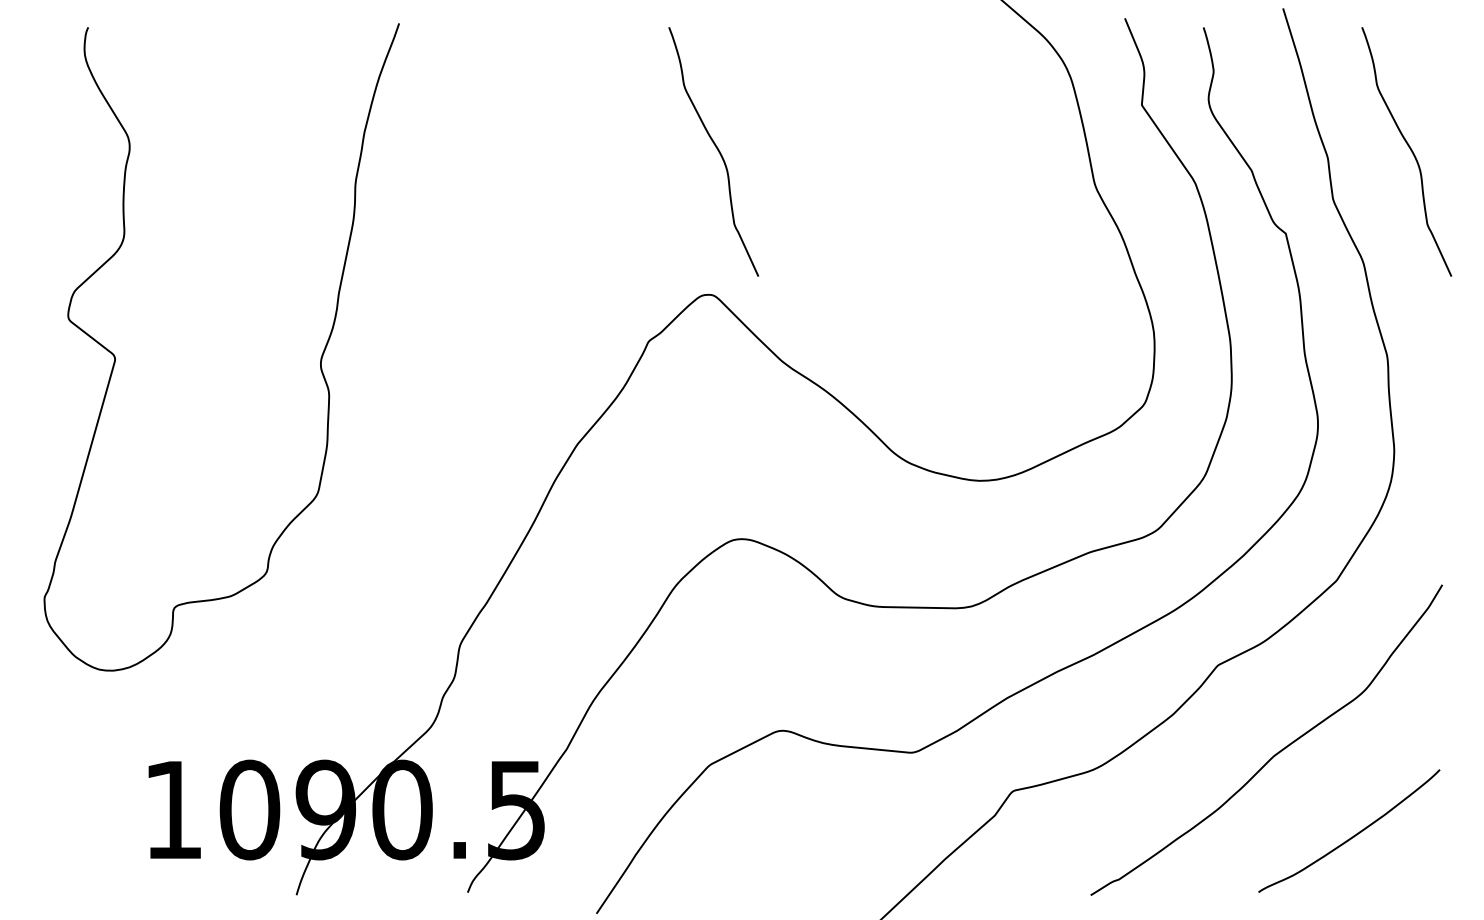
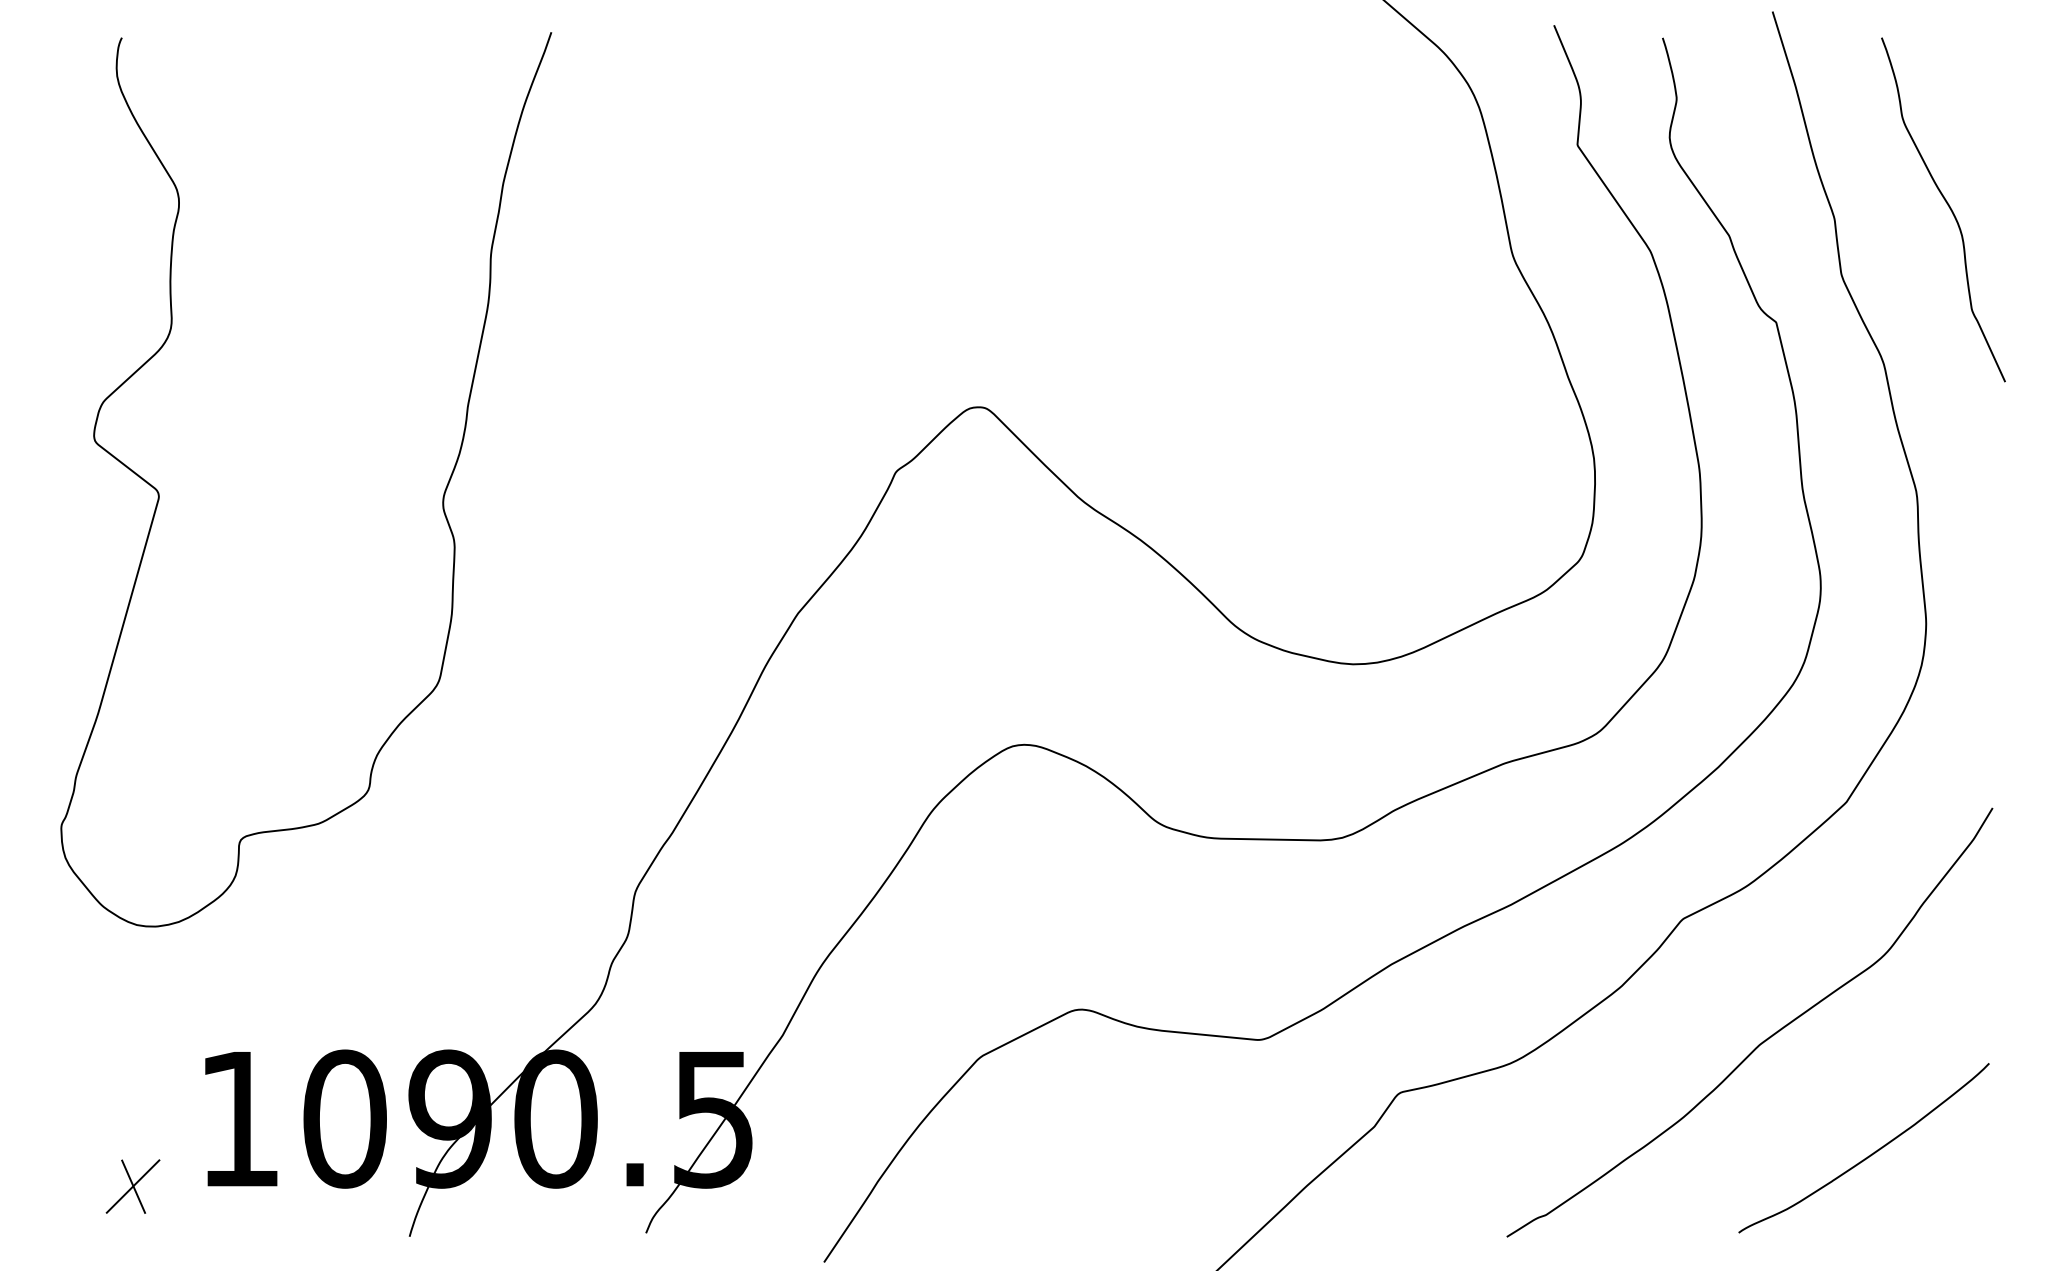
curve: (717, 150) -> (991, 207), removed
part: (96, 858) -> (133, 1186), added

